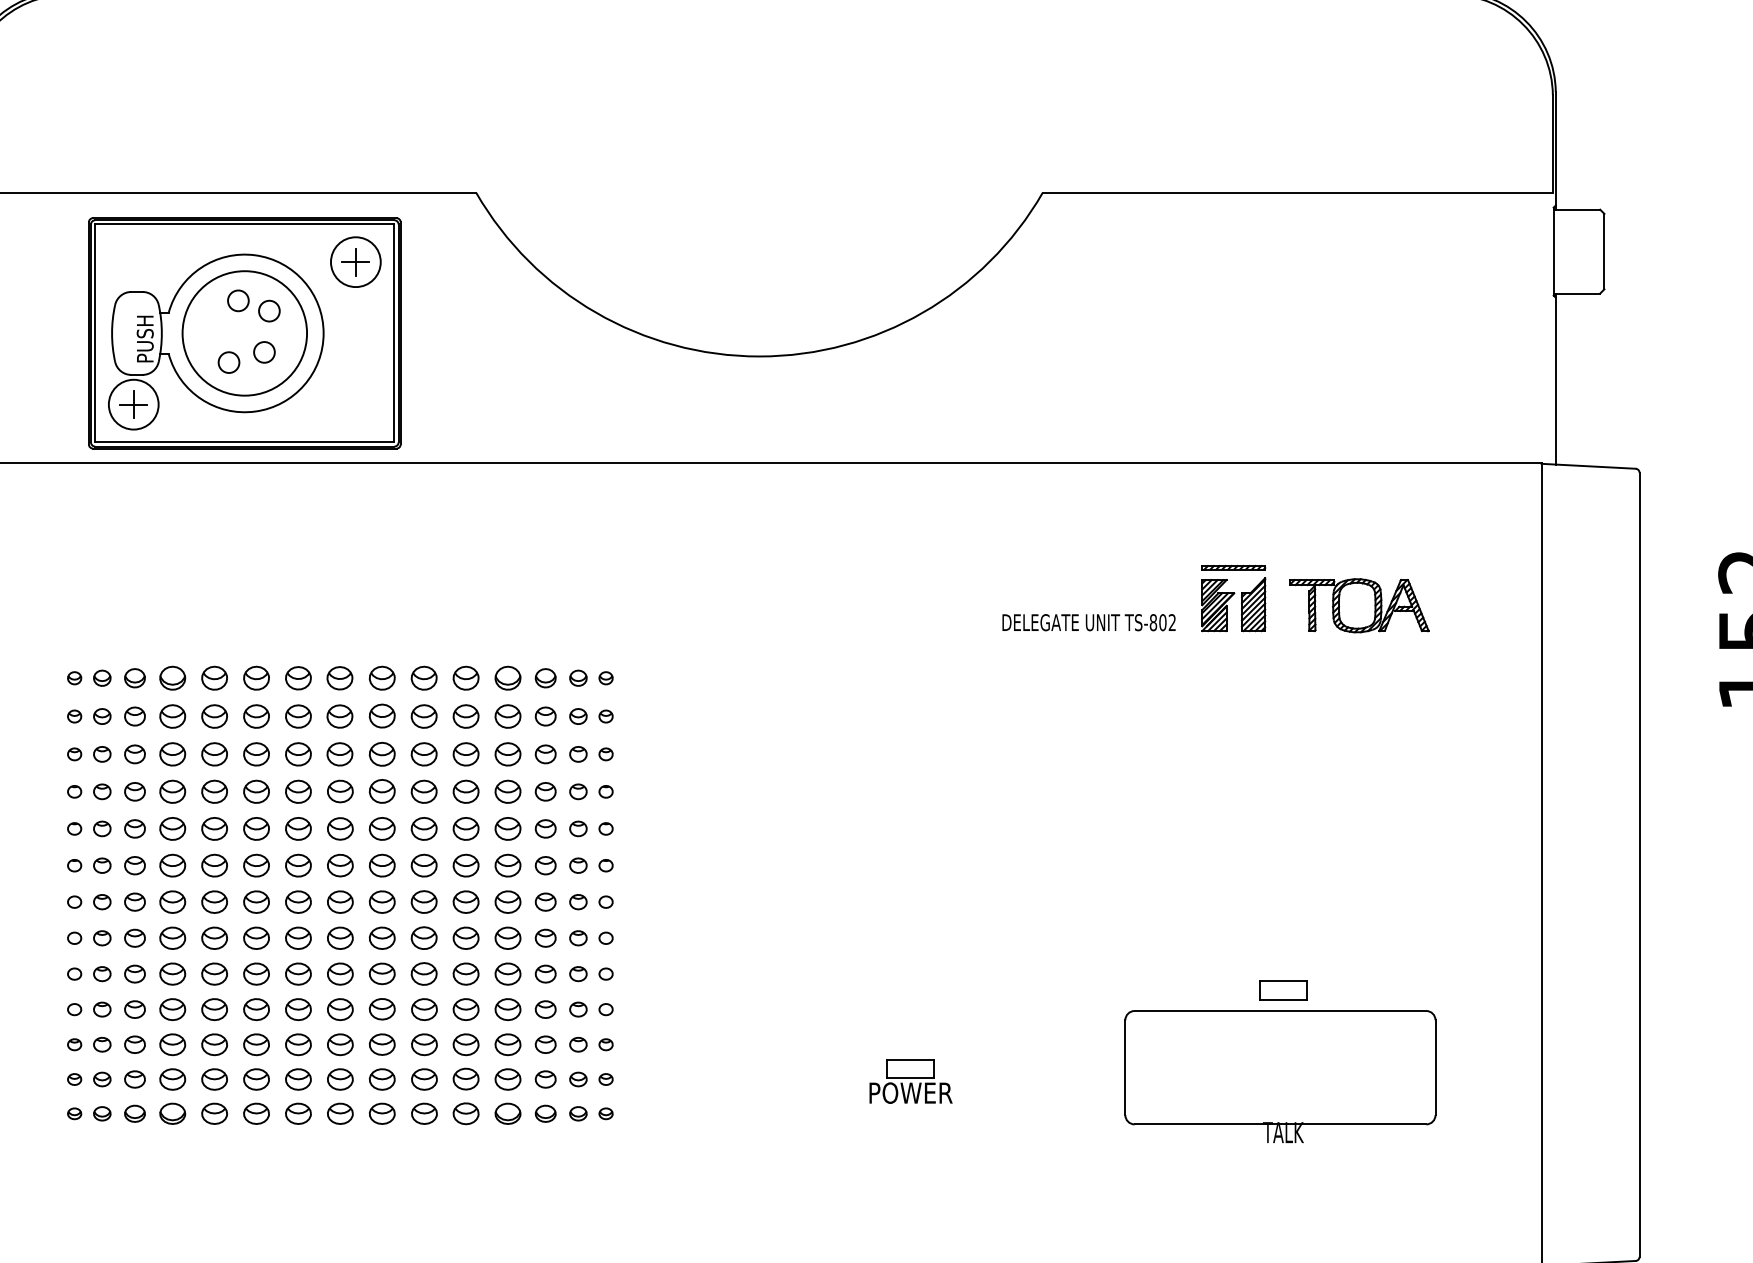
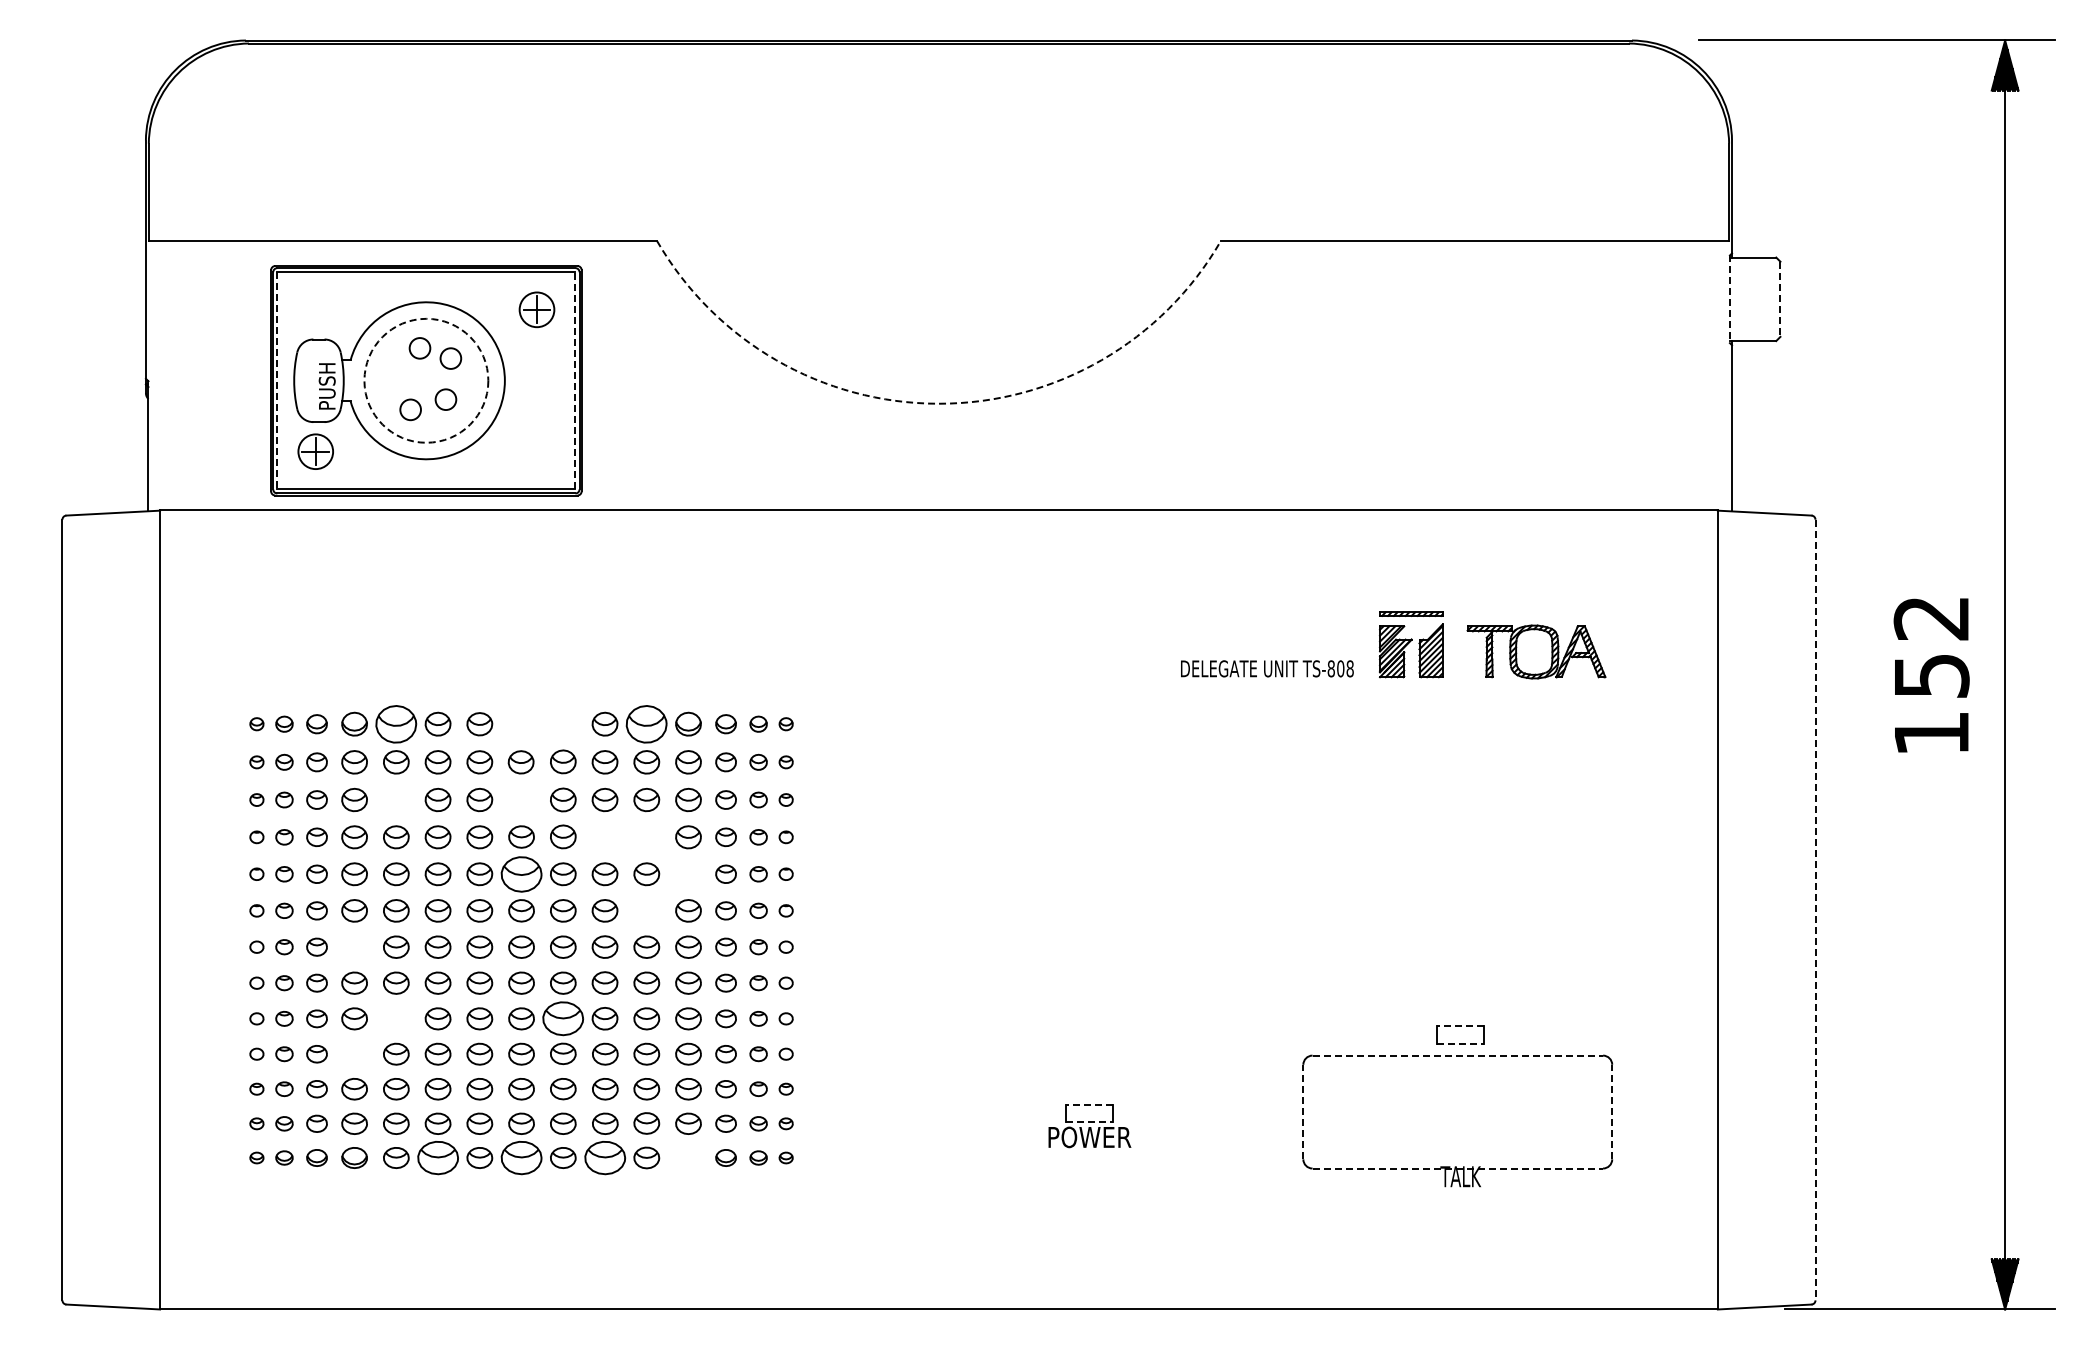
line: (1553, 251) -> (1729, 299), solid -> dashed
line: (1604, 251) -> (1780, 299), solid -> dashed
circle: (355, 261) -> (536, 309), size x0.7
line: (95, 333) -> (277, 380), solid -> dashed
circle: (244, 333) -> (426, 380), solid -> dashed
line: (394, 333) -> (575, 380), solid -> dashed
arc: (759, 356) -> (938, 403), solid -> dashed
circle: (133, 404) -> (315, 451), size x0.7
text: (1171, 622) -> (1349, 668), TS-802 -> TS-808
part: (214, 677) -> (396, 723), size x1.6
part: (382, 677) -> (563, 723), removed
part: (465, 677) -> (646, 723), size x1.6
part: (339, 678) -> (520, 724), removed
part: (214, 753) -> (396, 799), removed
part: (339, 753) -> (520, 799), removed
part: (423, 792) -> (604, 837), removed
part: (465, 792) -> (646, 837), removed
part: (340, 828) -> (521, 873), size x1.6
part: (507, 829) -> (688, 874), removed
part: (465, 865) -> (646, 910), removed
line: (1639, 865) -> (1815, 910), solid -> dashed
part: (172, 901) -> (354, 946), removed
part: (214, 973) -> (396, 1018), removed
part: (382, 973) -> (563, 1018), size x1.6
line: (1283, 980) -> (1460, 1025), solid -> dashed
line: (1284, 999) -> (1461, 1044), solid -> dashed
part: (172, 1008) -> (354, 1053), removed
line: (1281, 1010) -> (1458, 1055), solid -> dashed
line: (909, 1060) -> (1088, 1104), solid -> dashed
line: (1125, 1067) -> (1303, 1111), solid -> dashed
line: (1435, 1067) -> (1612, 1111), solid -> dashed
line: (910, 1078) -> (1089, 1122), solid -> dashed
part: (255, 1113) -> (437, 1157), size x1.6
part: (340, 1113) -> (521, 1157), size x1.6
part: (424, 1113) -> (605, 1157), size x1.6
part: (507, 1113) -> (688, 1157), removed
line: (1281, 1124) -> (1458, 1168), solid -> dashed

